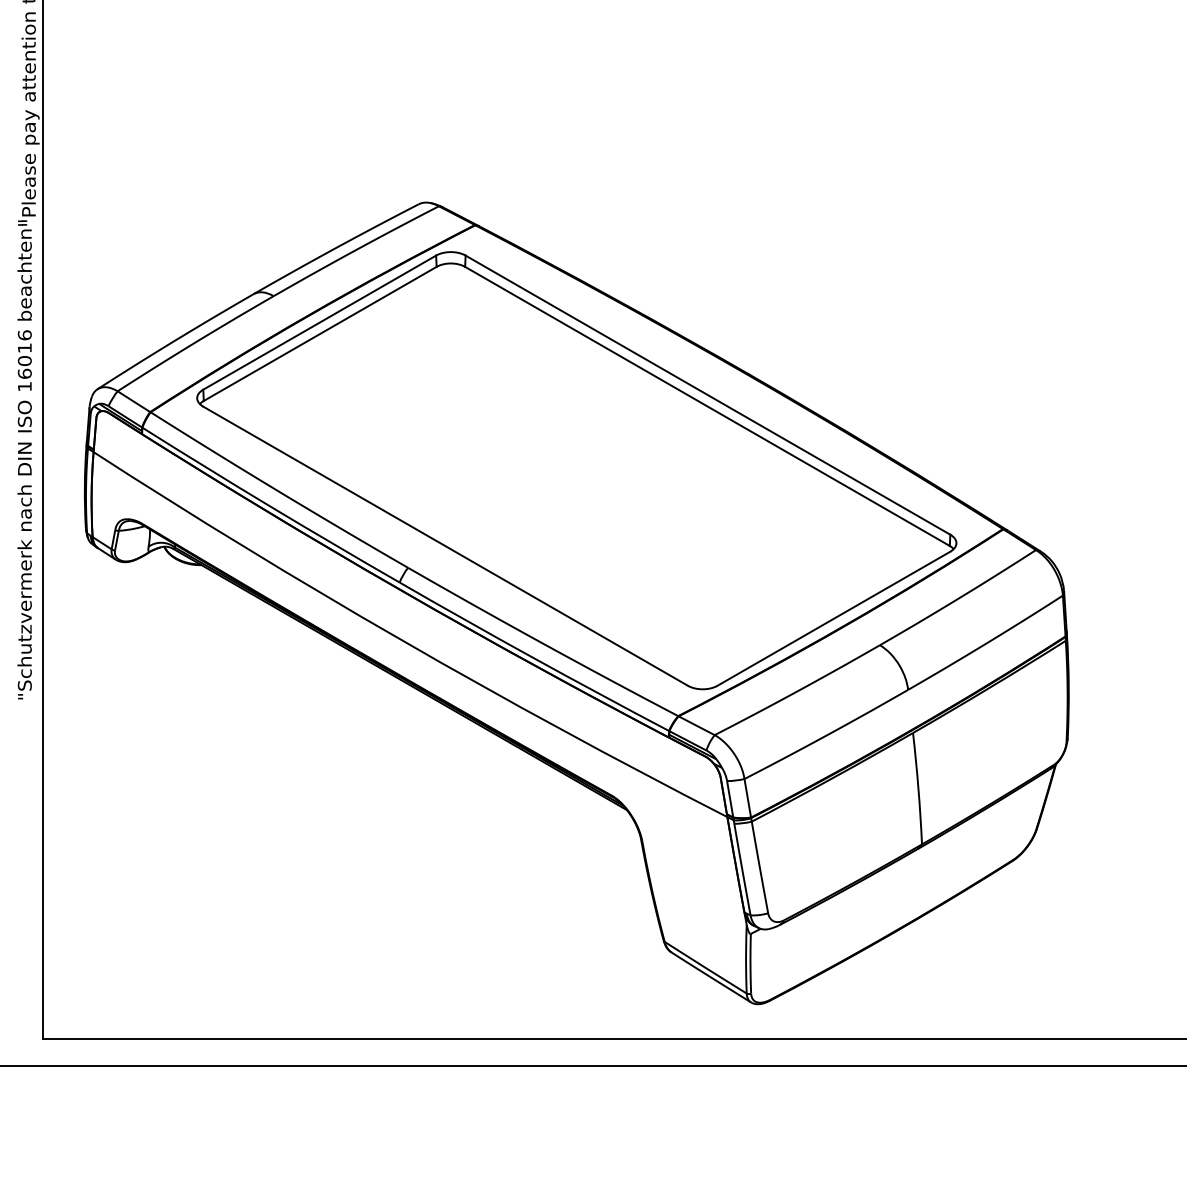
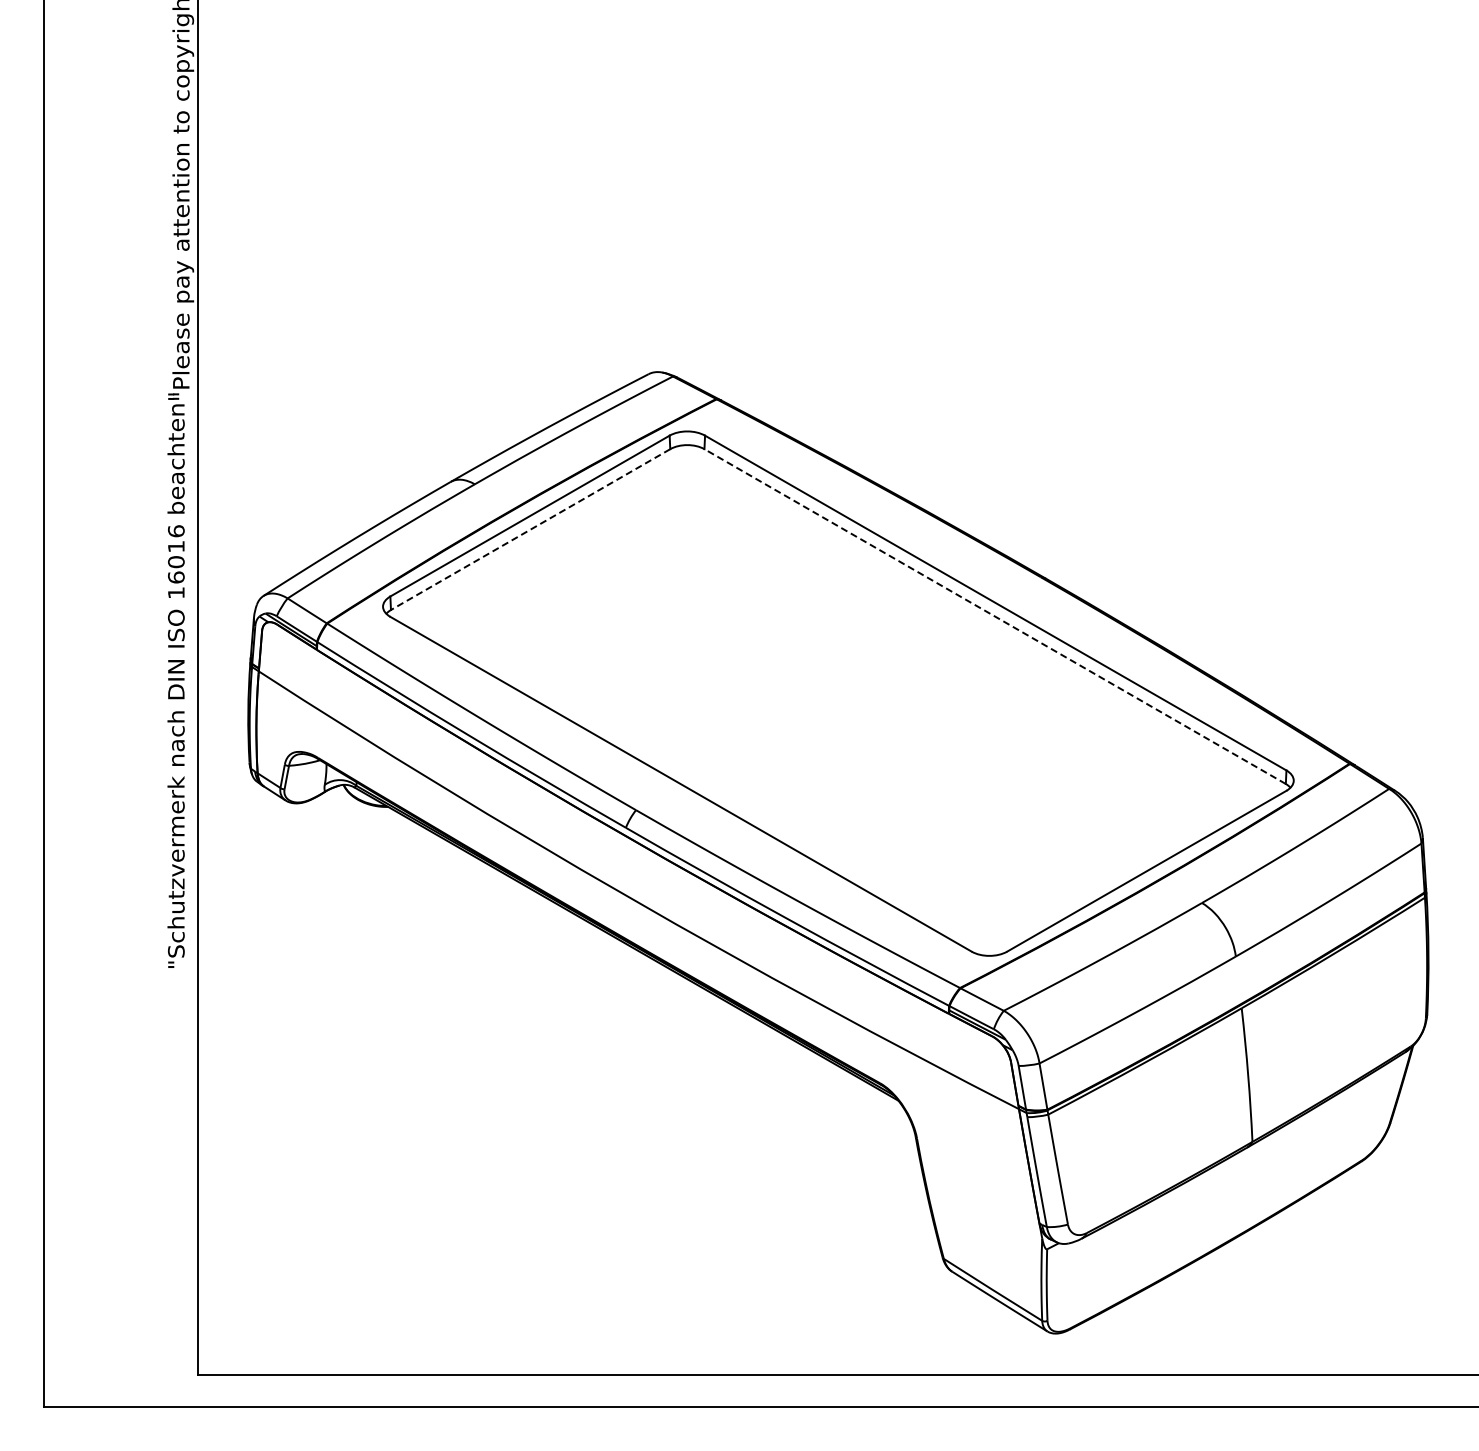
line: (320, 333) -> (530, 529), solid -> dashed
line: (706, 406) -> (994, 616), solid -> dashed

